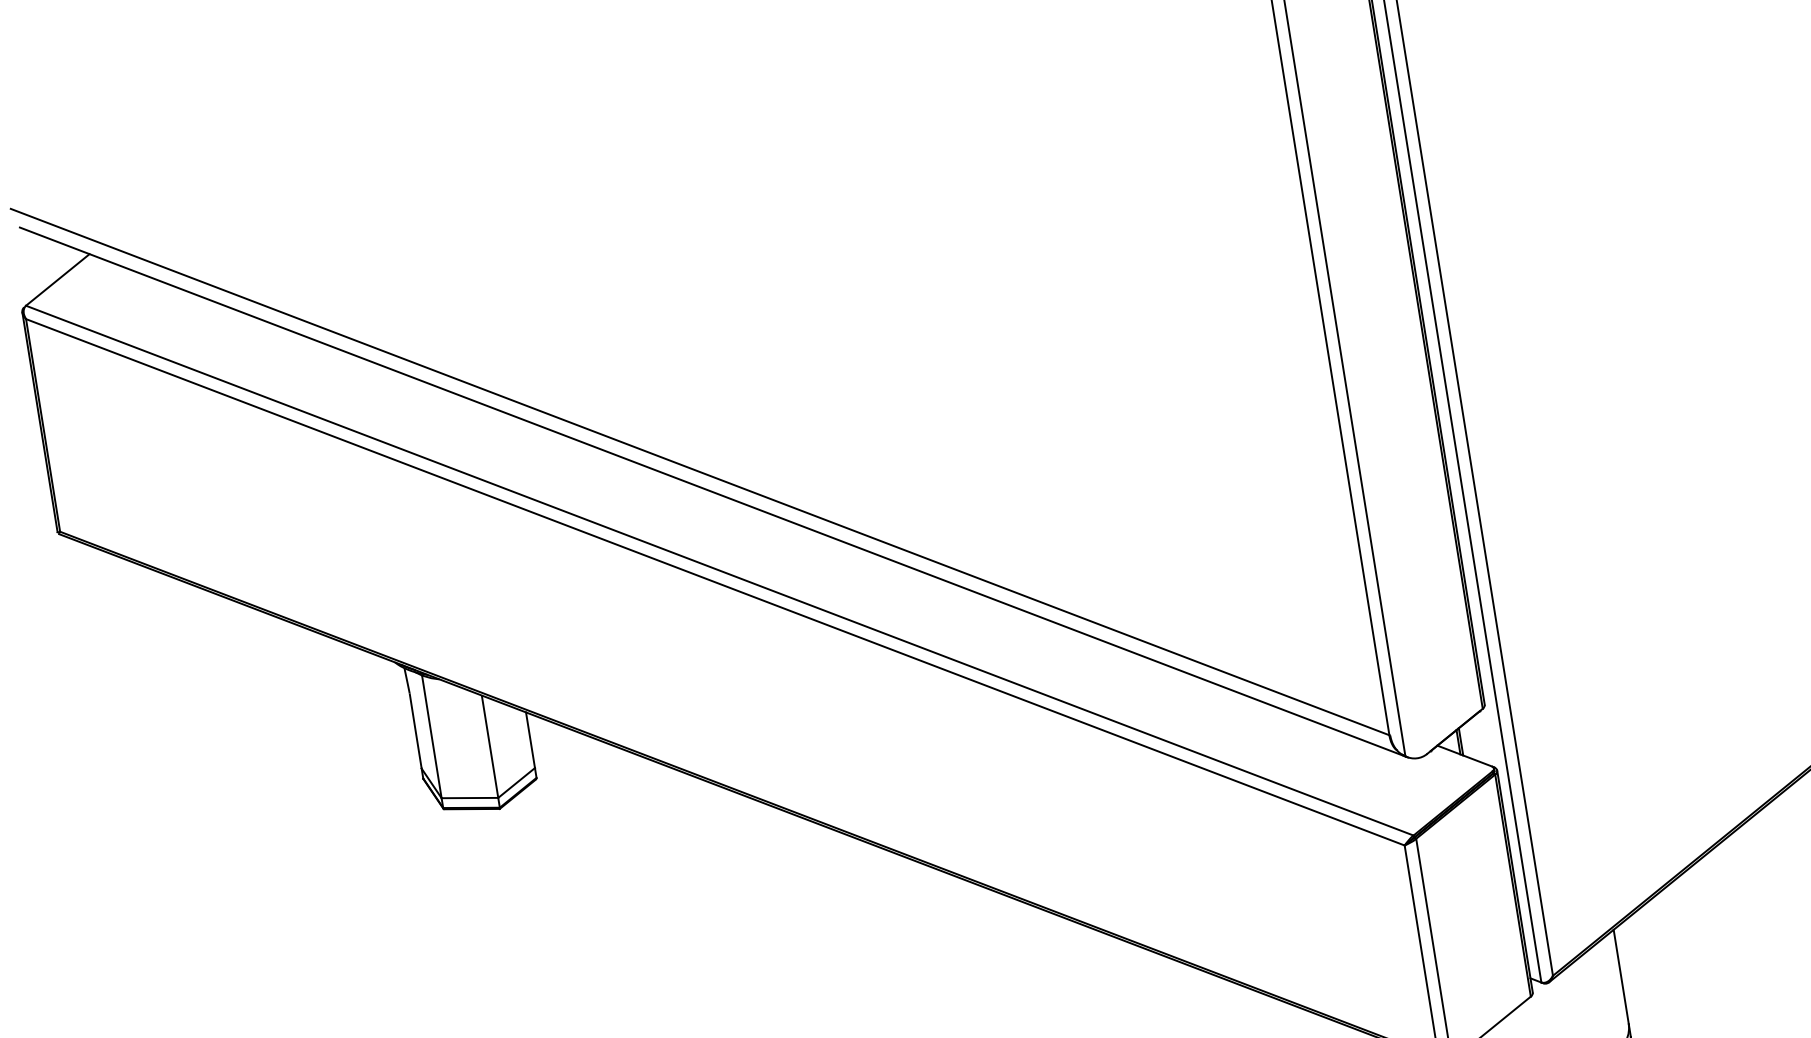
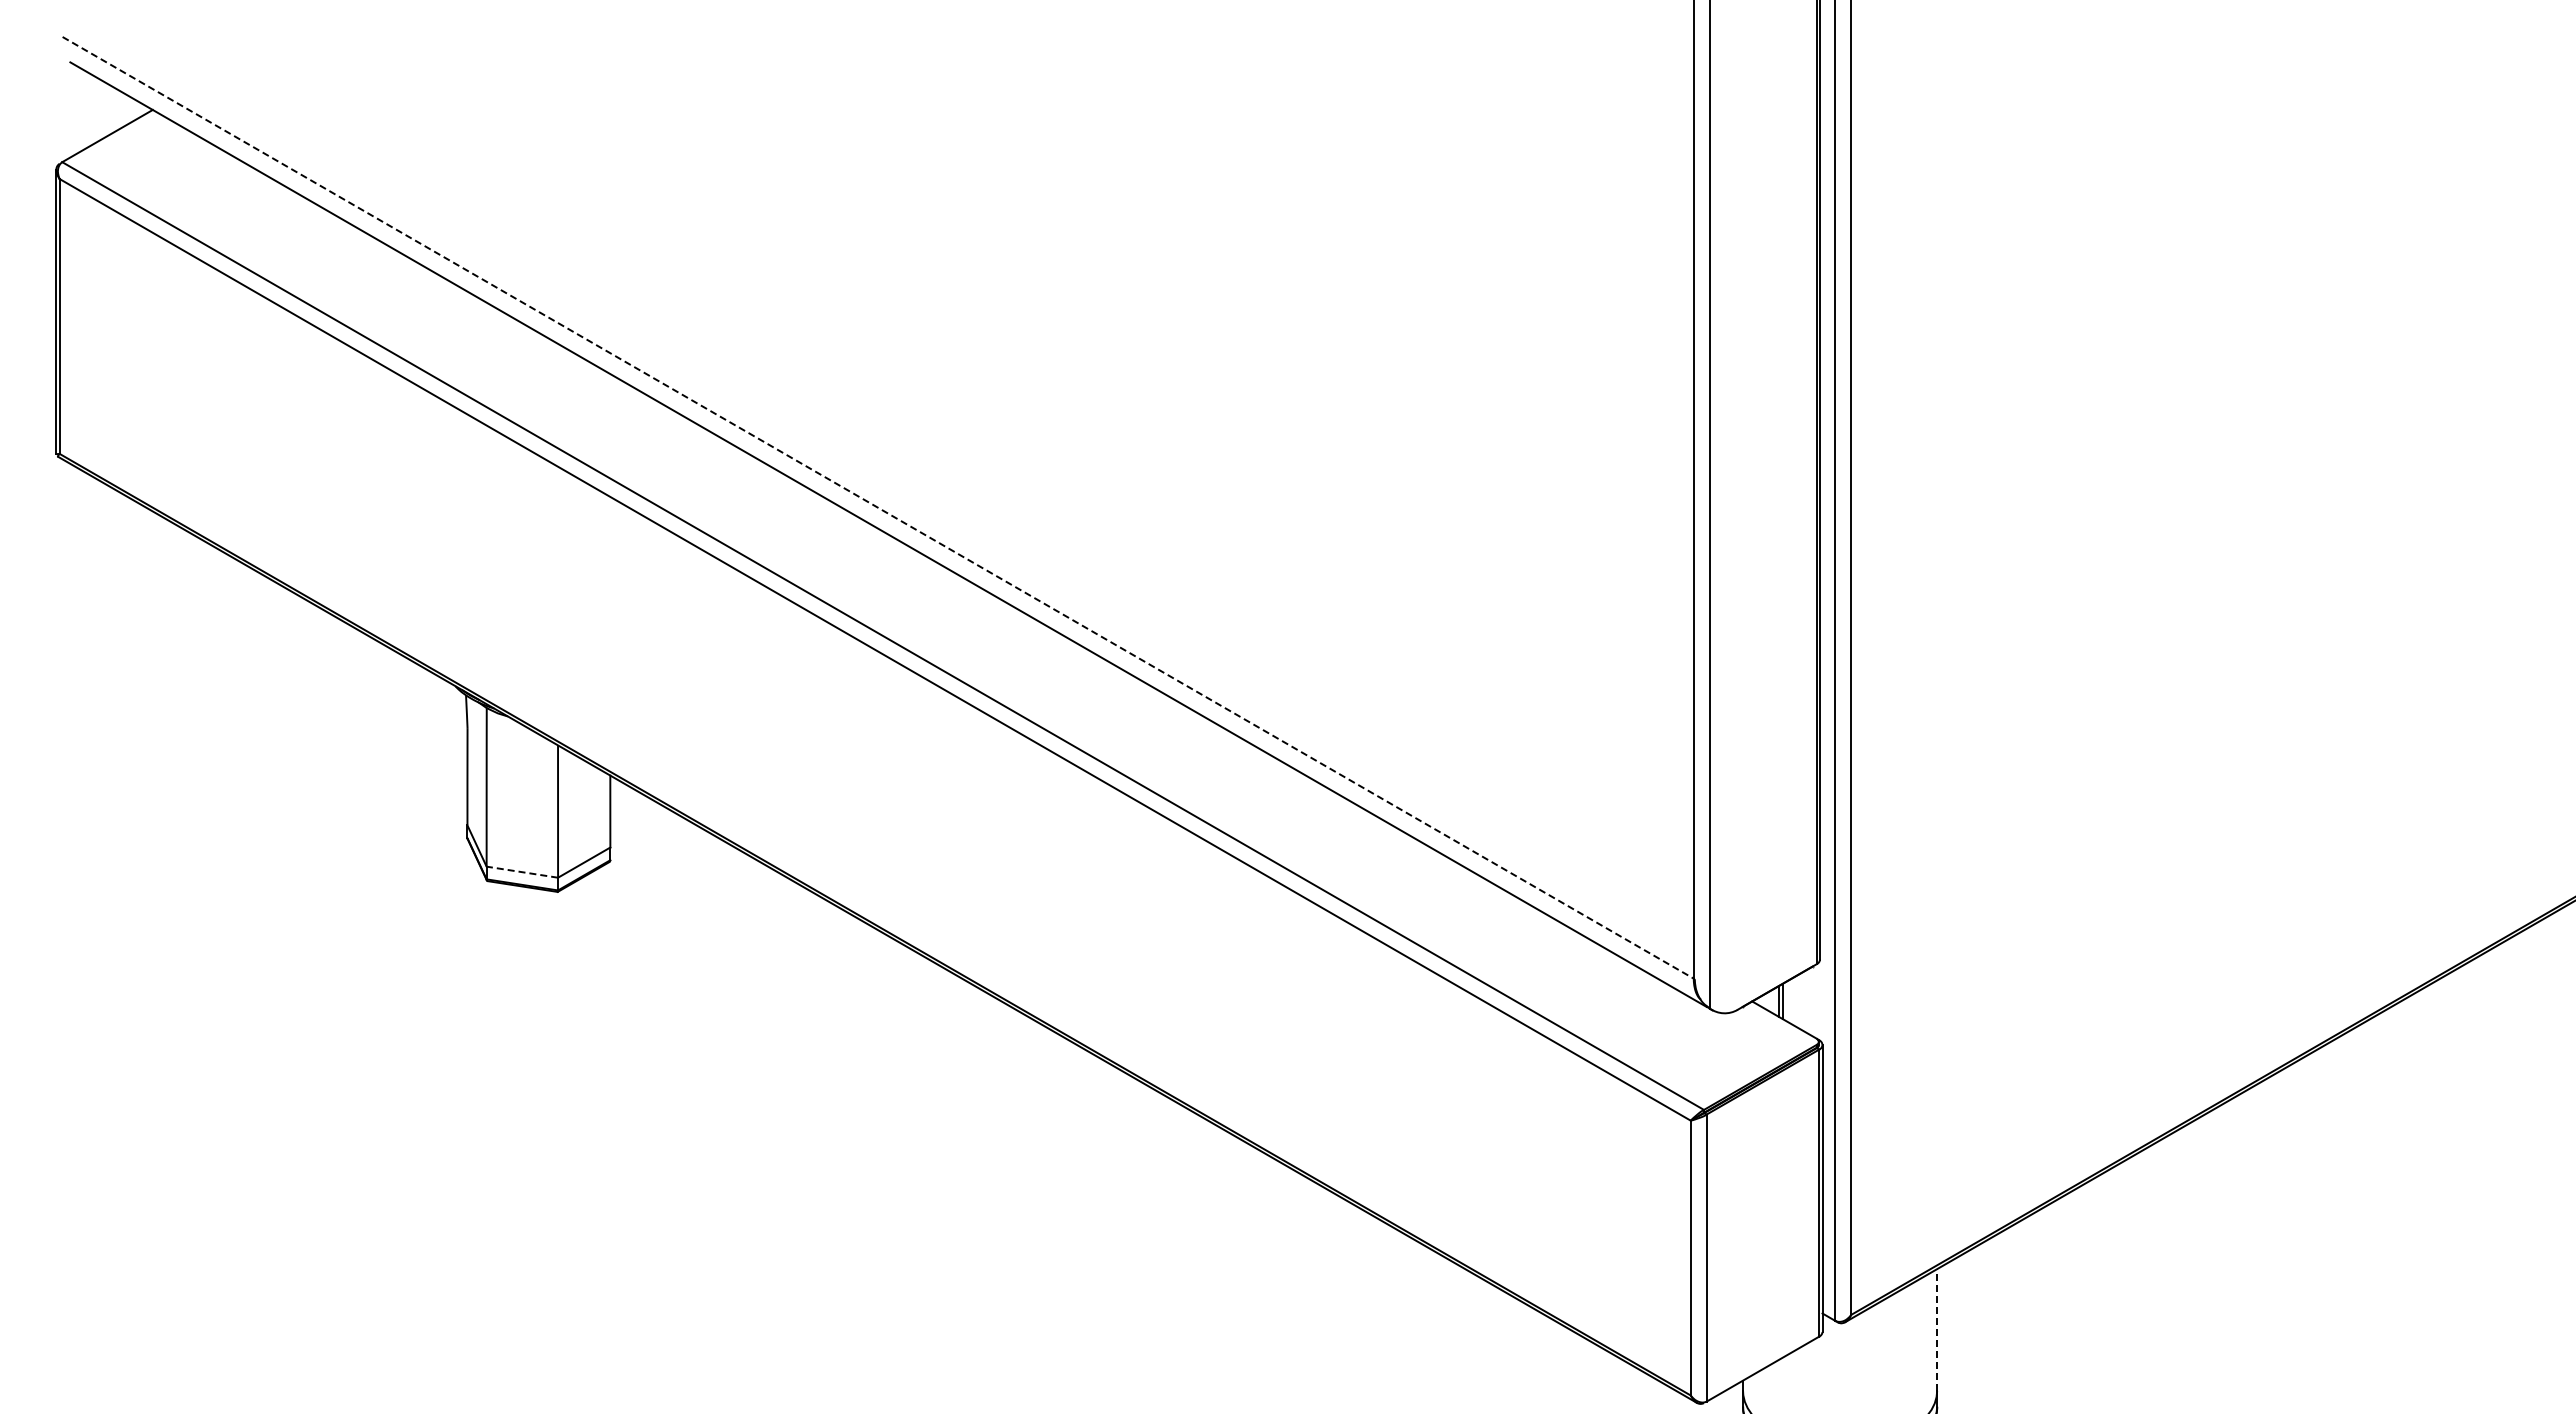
line: (700, 471) -> (878, 507), solid -> dashed
line: (469, 798) -> (521, 872), solid -> dashed
line: (1621, 977) -> (1937, 1330), solid -> dashed

